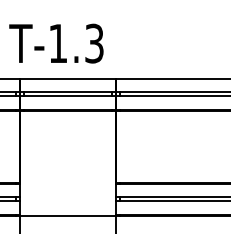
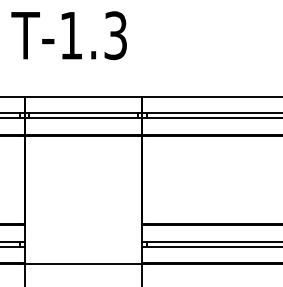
text: (55, 43) -> (68, 35), moved

